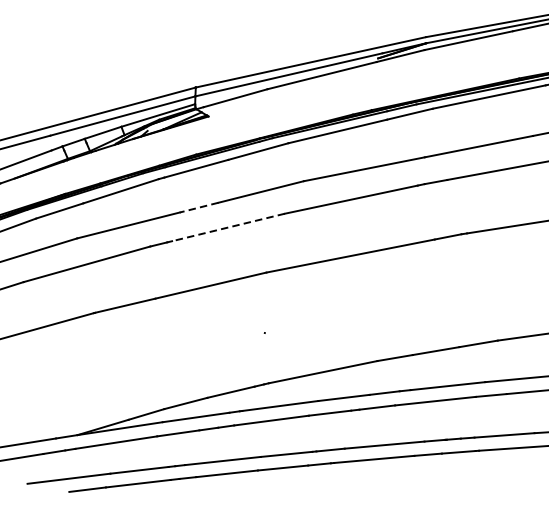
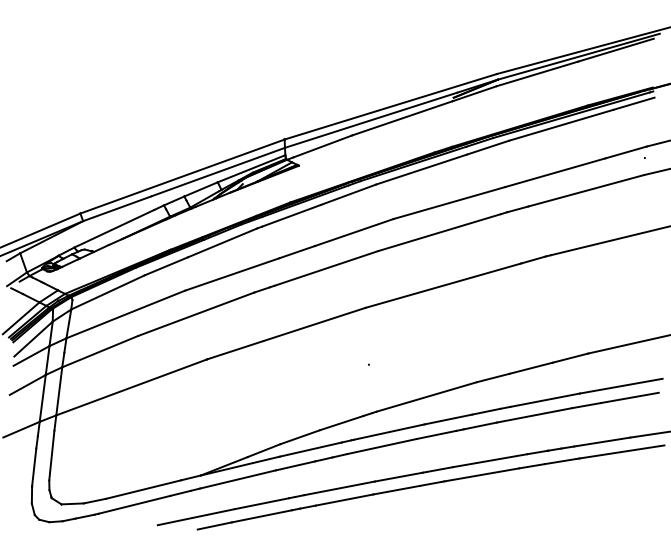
line: (199, 208) -> (297, 252), dashed -> solid
line: (228, 227) -> (326, 268), dashed -> solid

